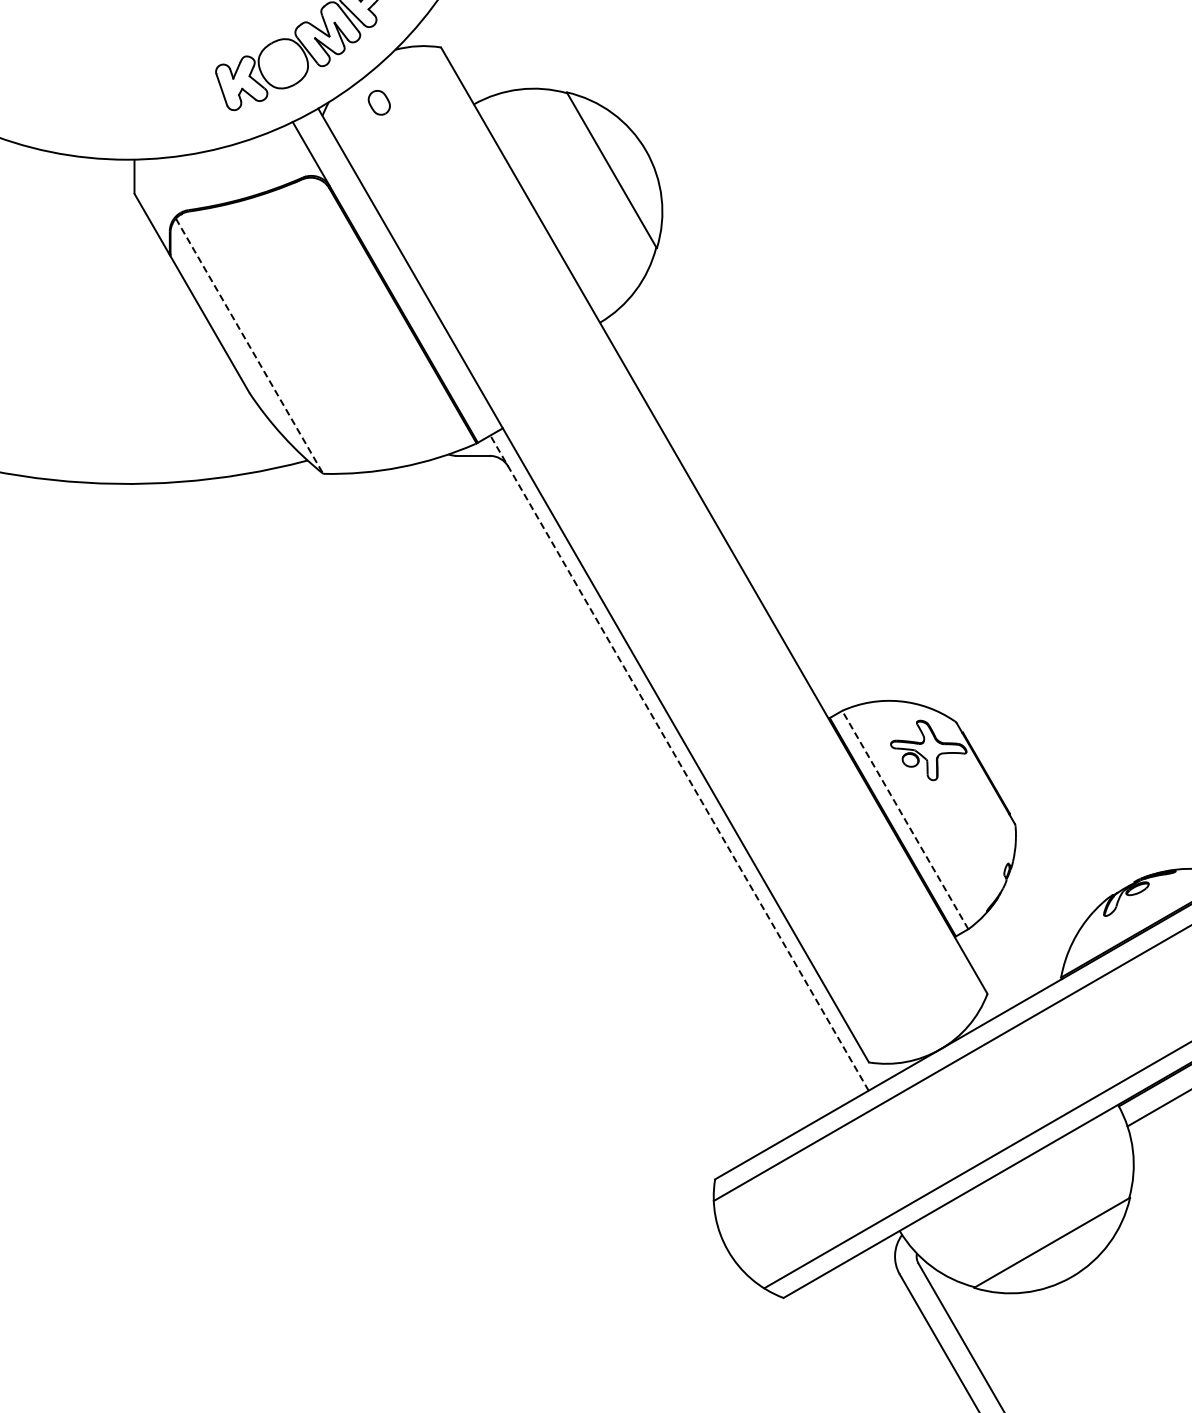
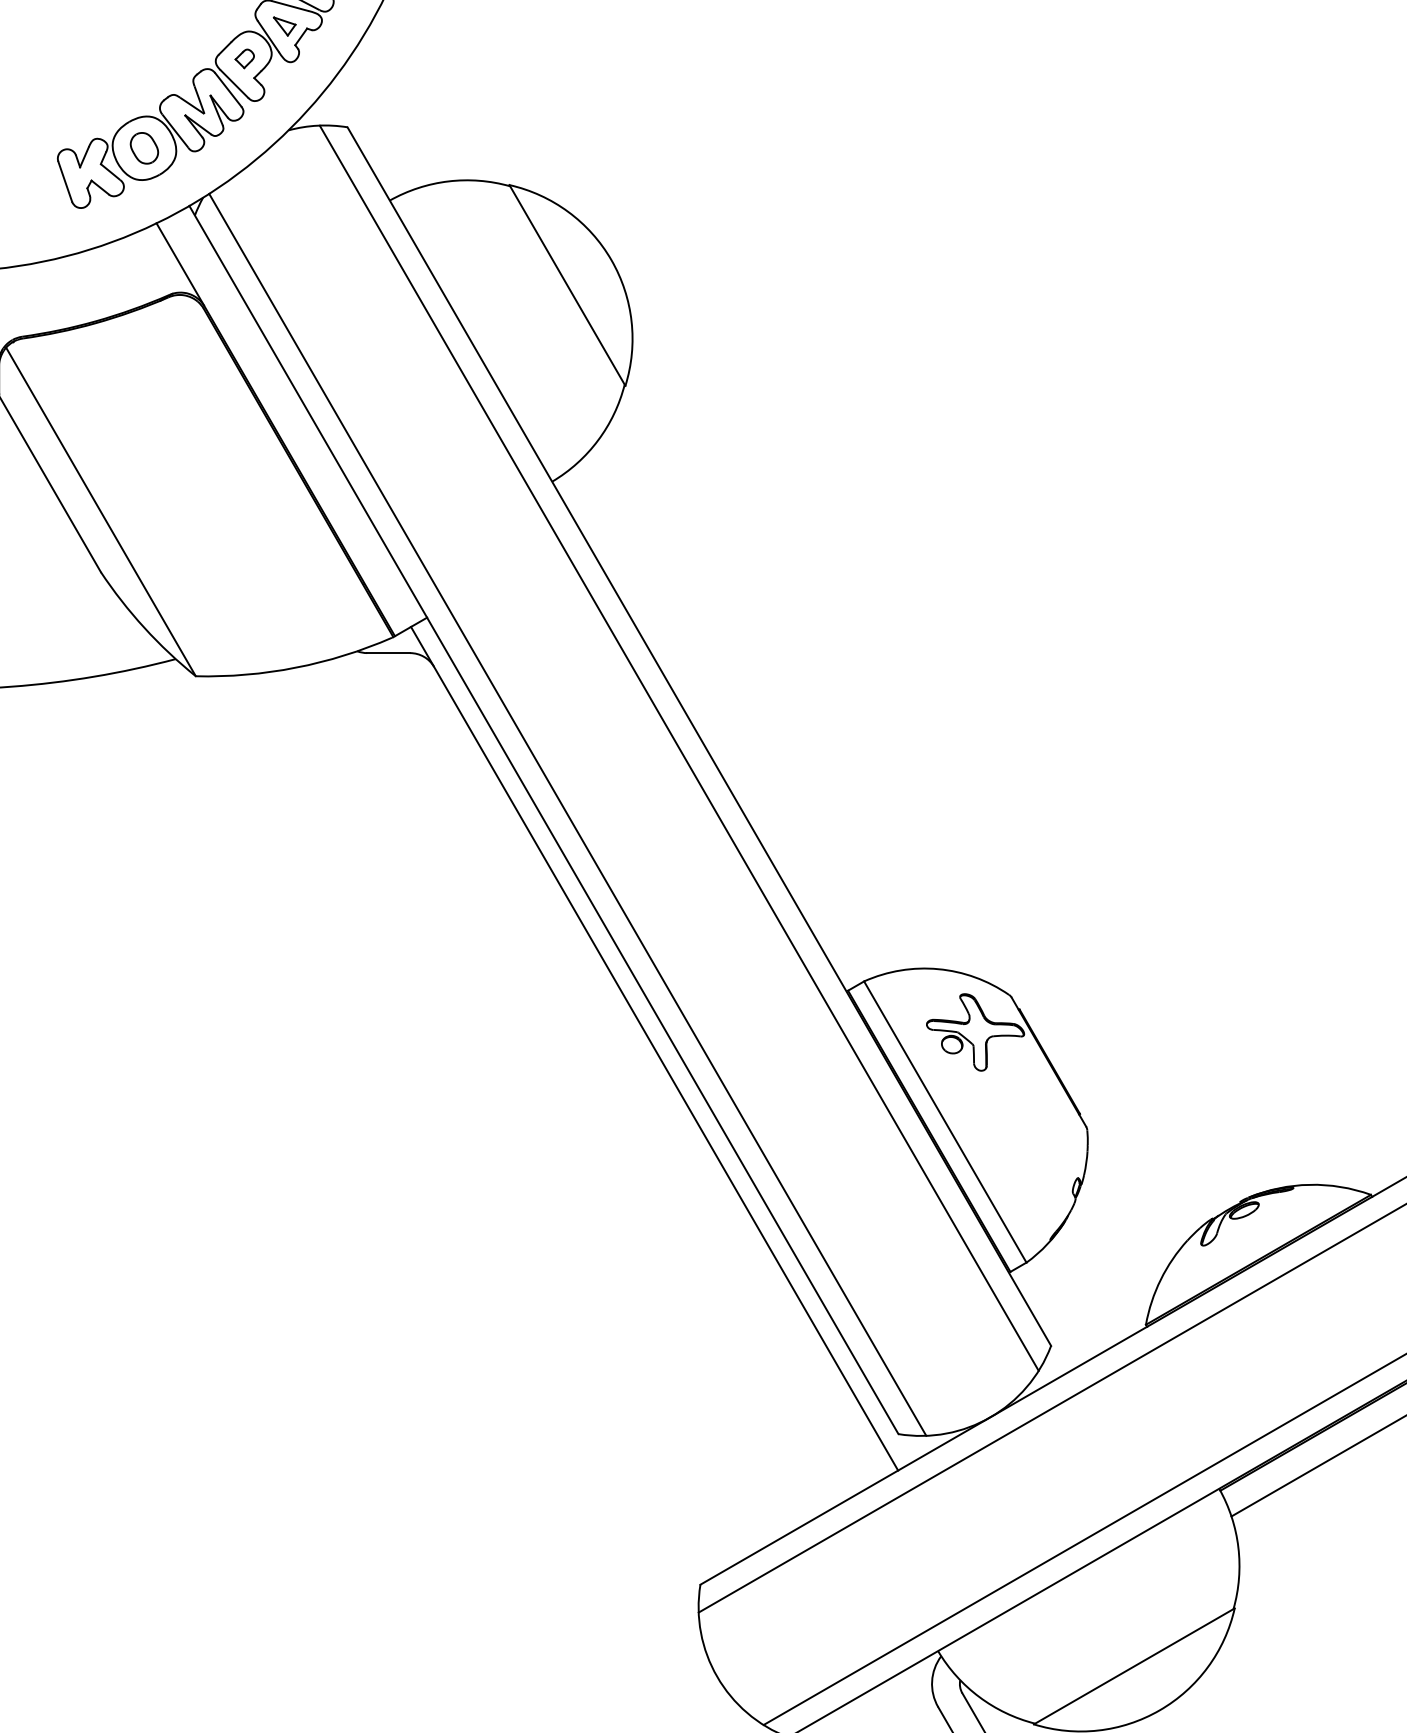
part: (378, 102) -> (143, 147), moved
line: (249, 346) -> (100, 512), dashed -> solid
line: (698, 529) -> (679, 747), added
line: (611, 581) -> (566, 814), added
line: (679, 762) -> (654, 1047), dashed -> solid
line: (905, 819) -> (945, 1121), dashed -> solid

